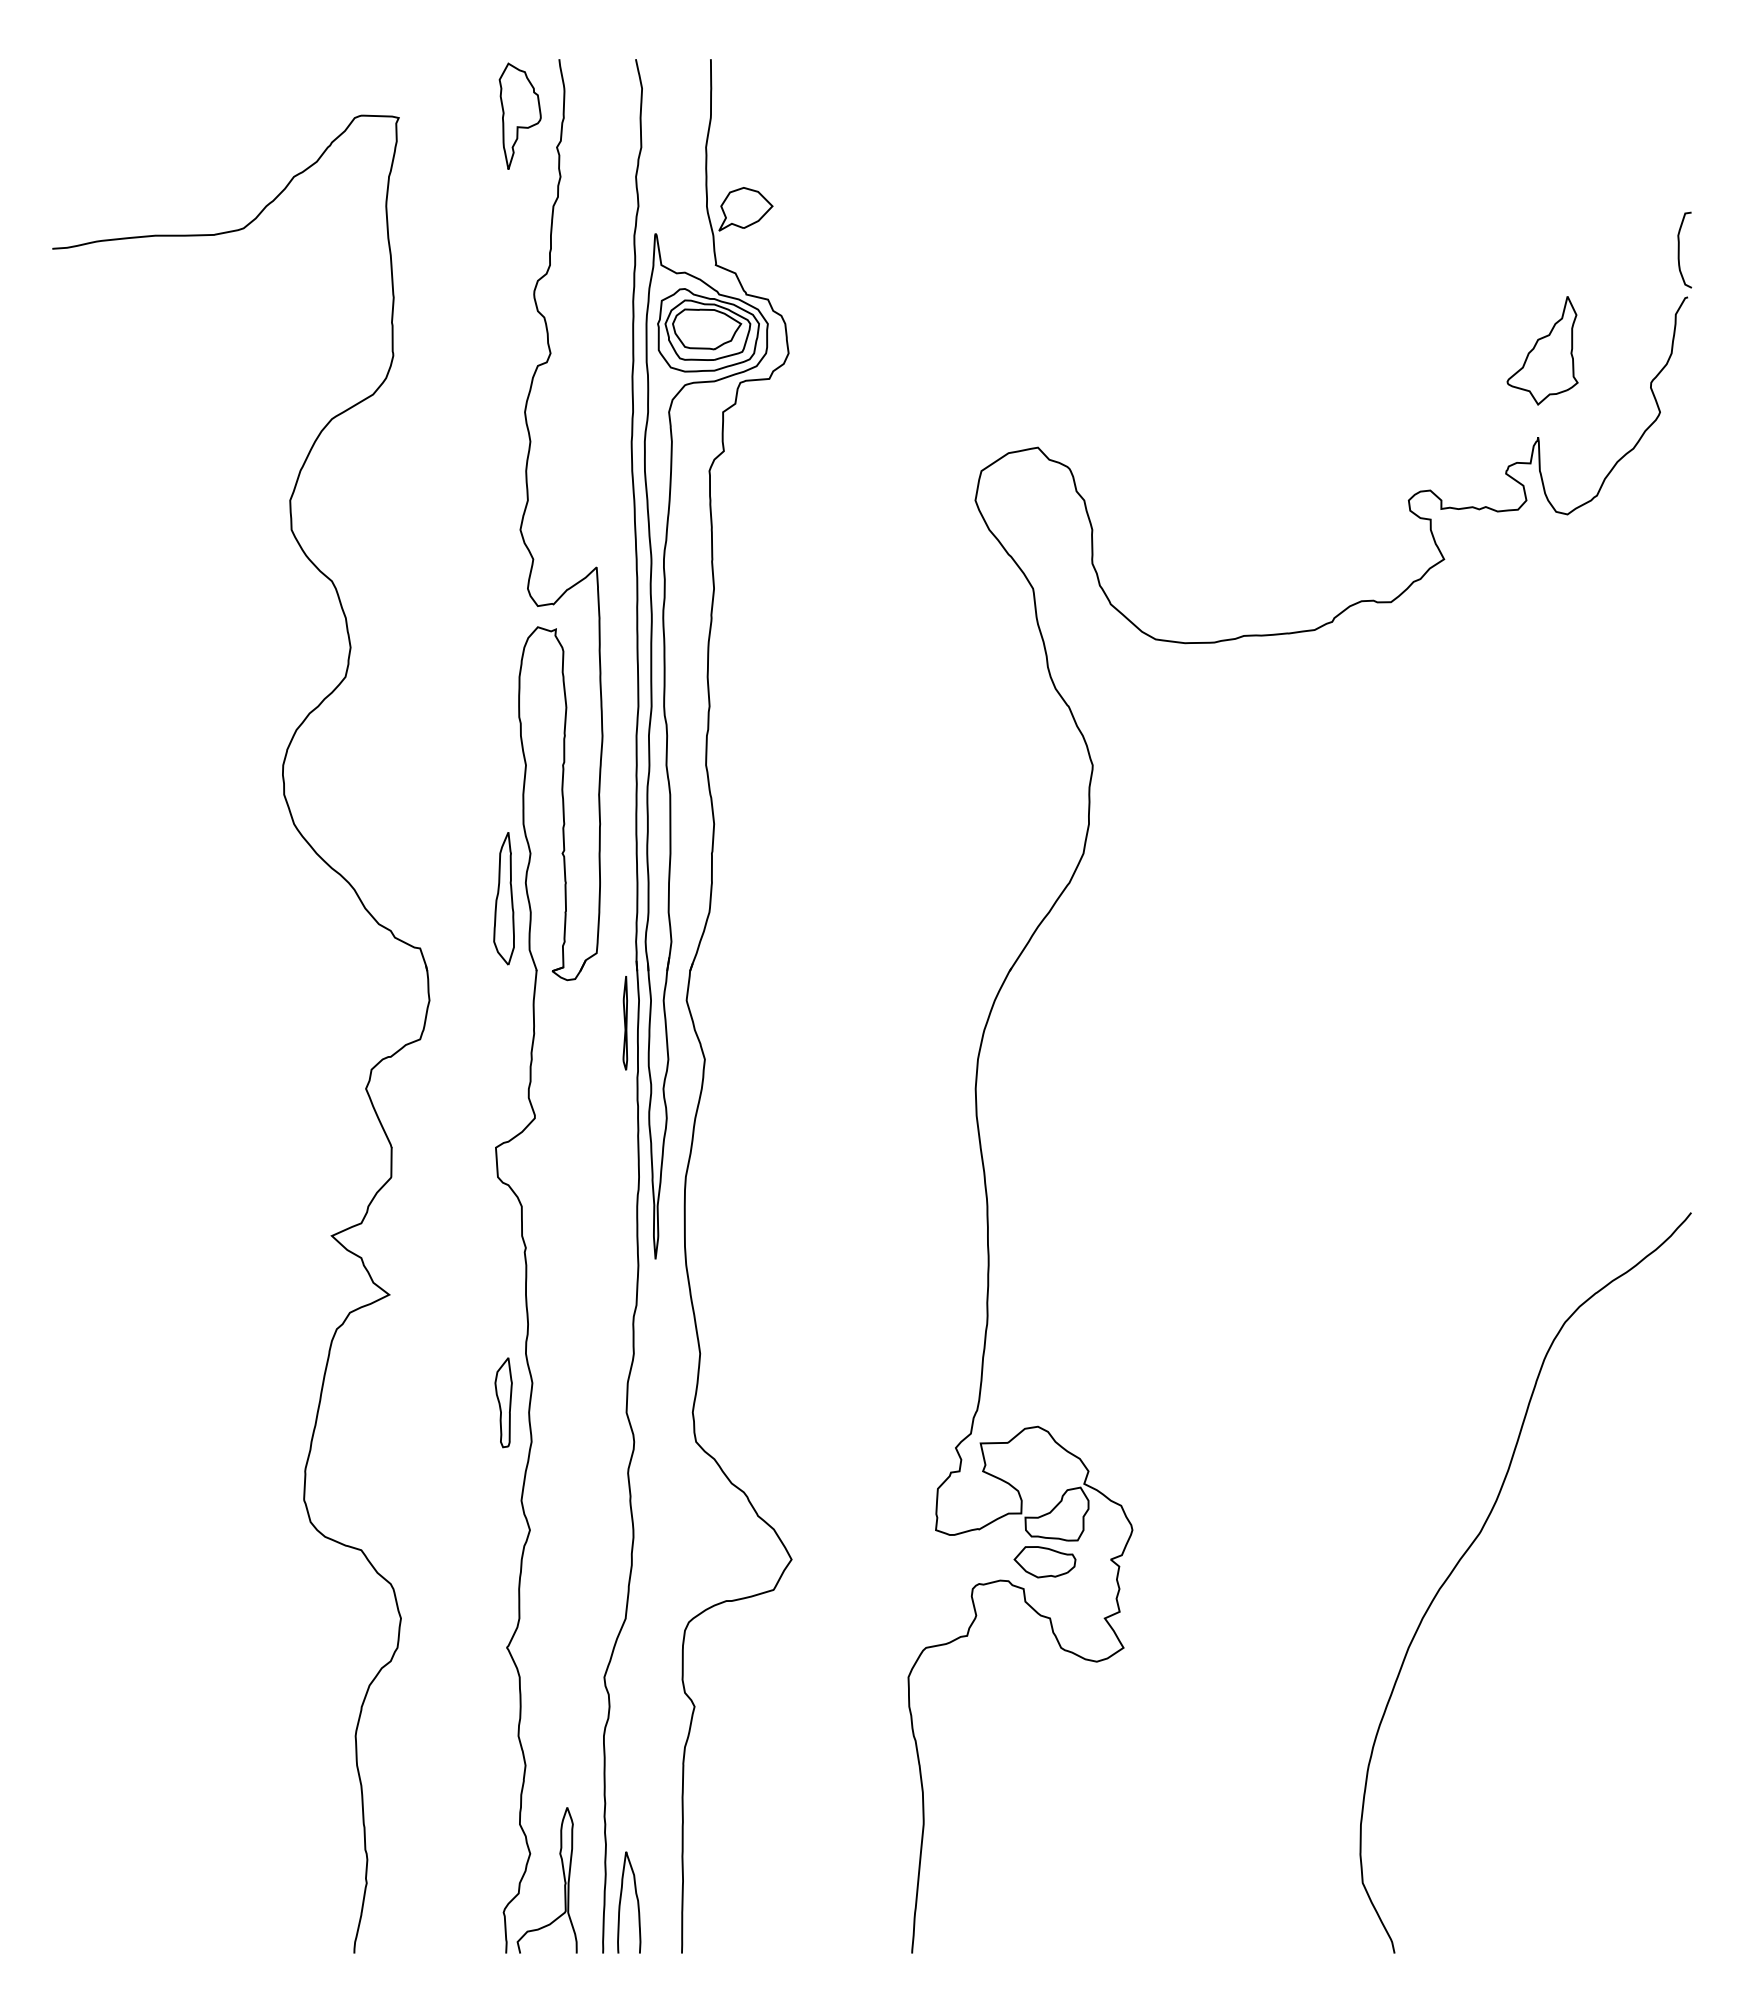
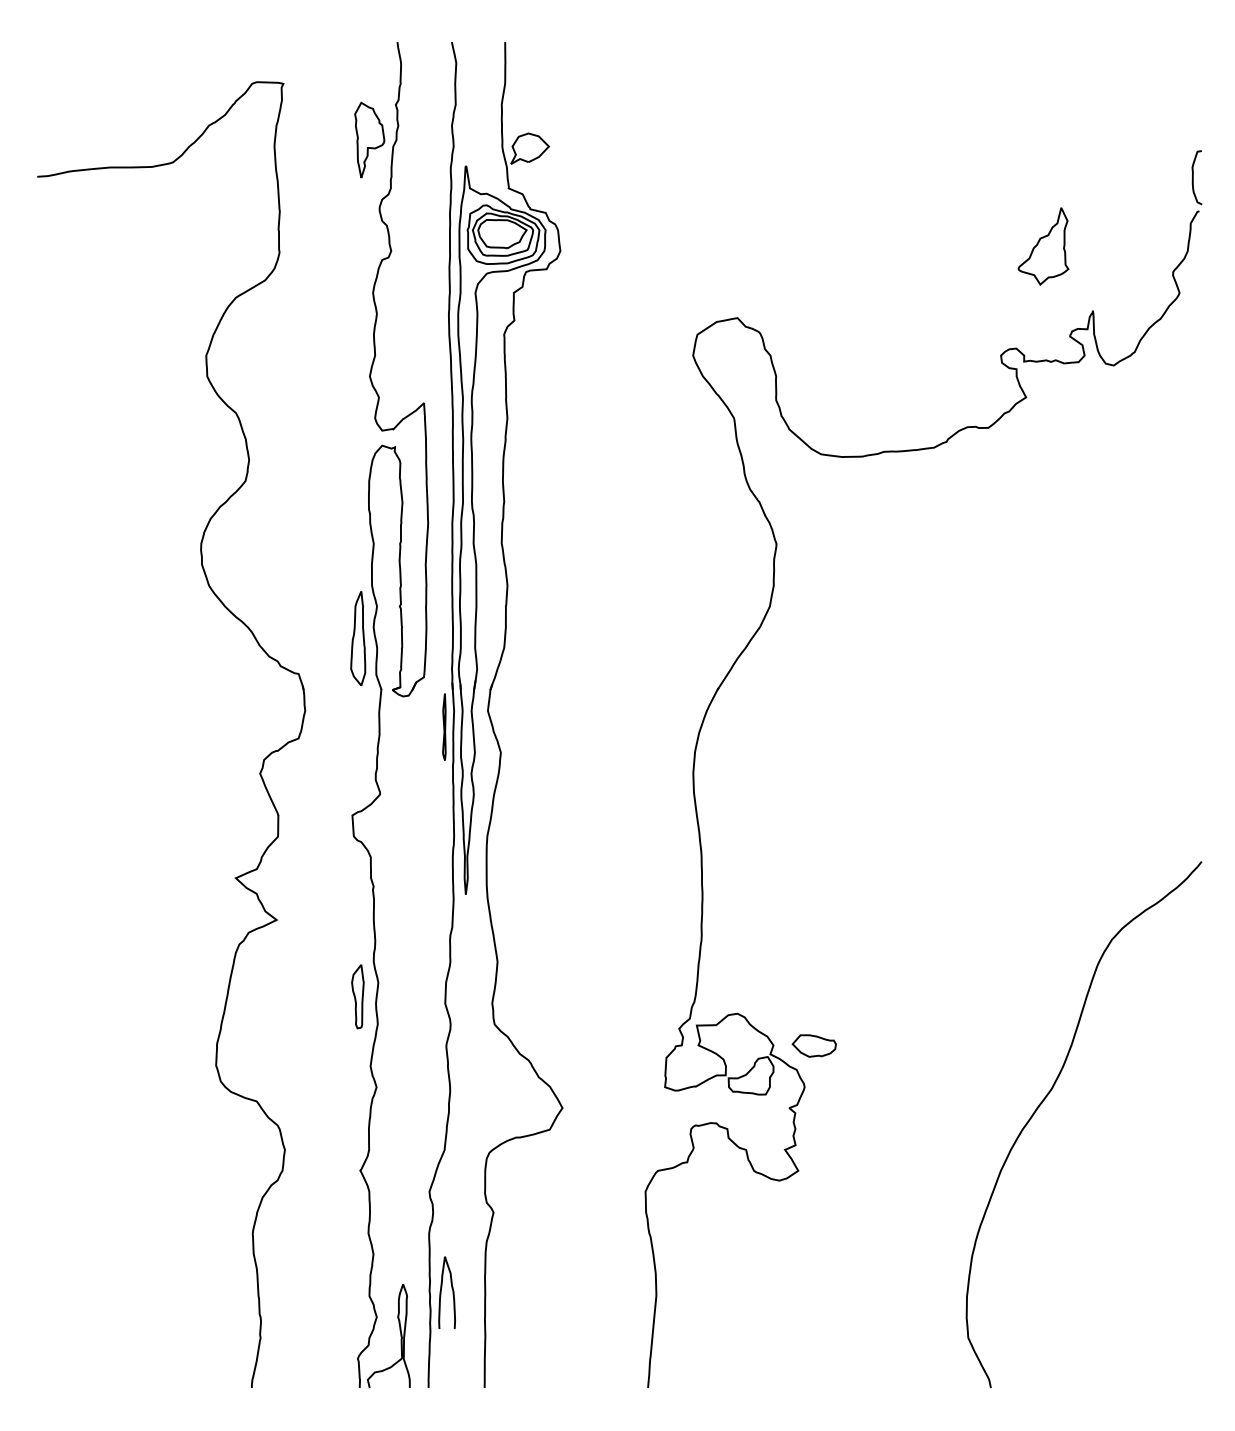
part: (519, 115) -> (369, 139), moved
part: (1542, 350) -> (1043, 246), moved
part: (1044, 1562) -> (813, 1046), moved
curve: (636, 1899) -> (452, 1290), moved

